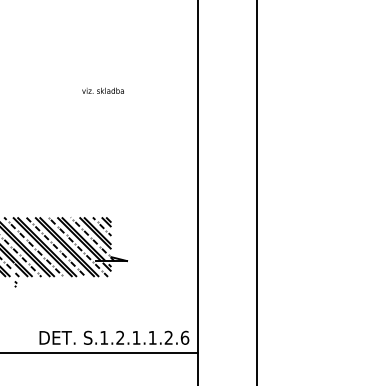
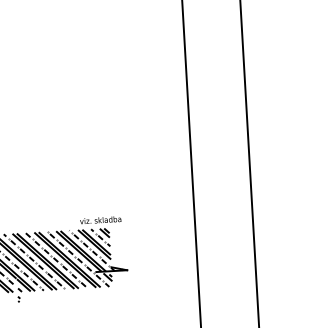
text: (102, 90) -> (100, 219), moved

